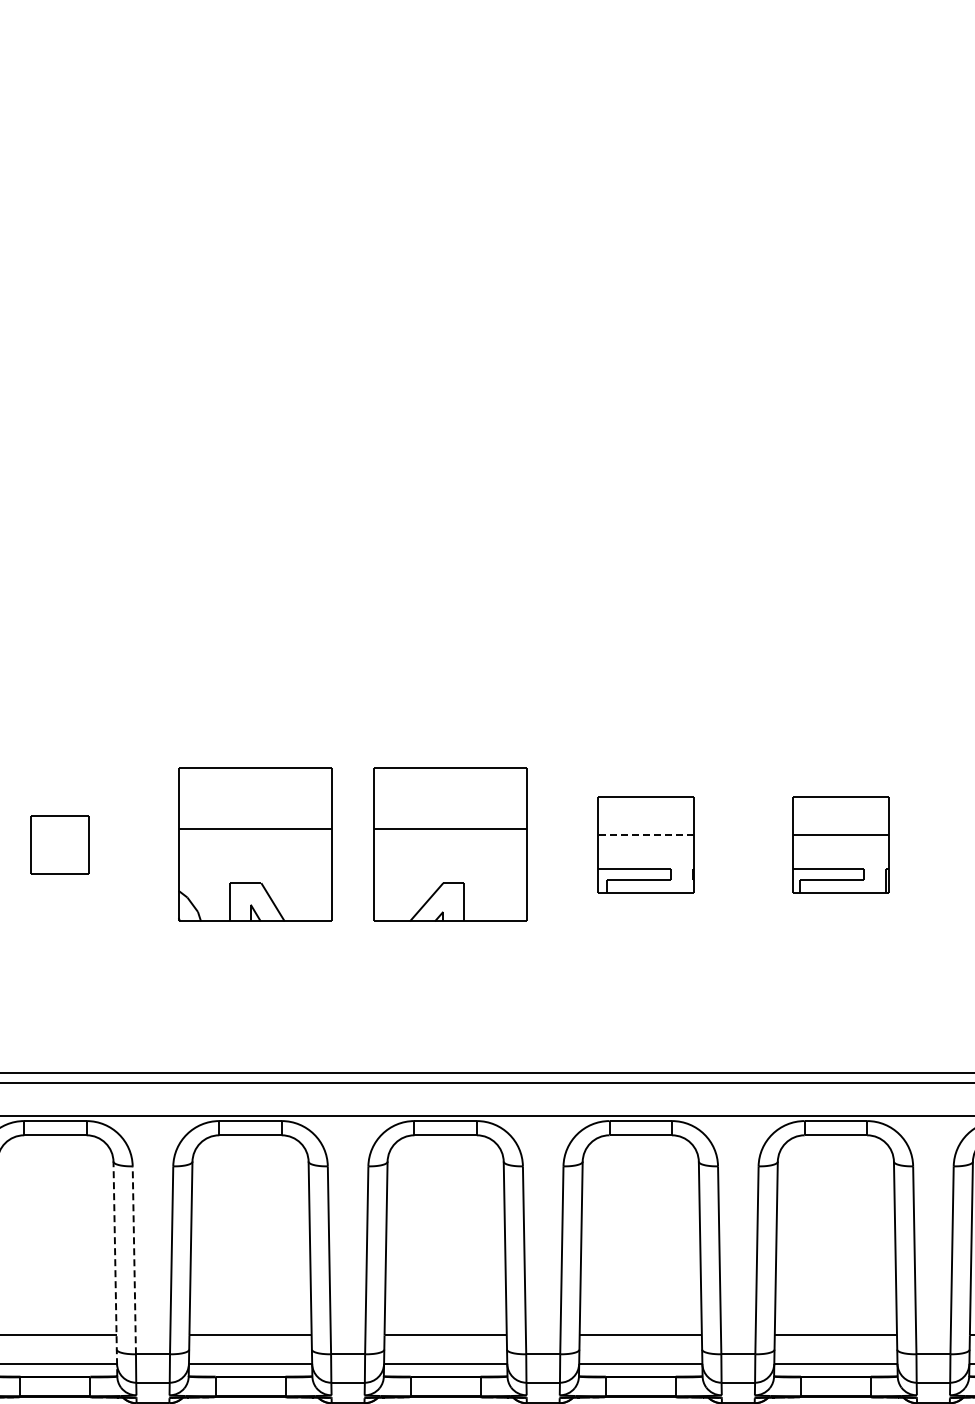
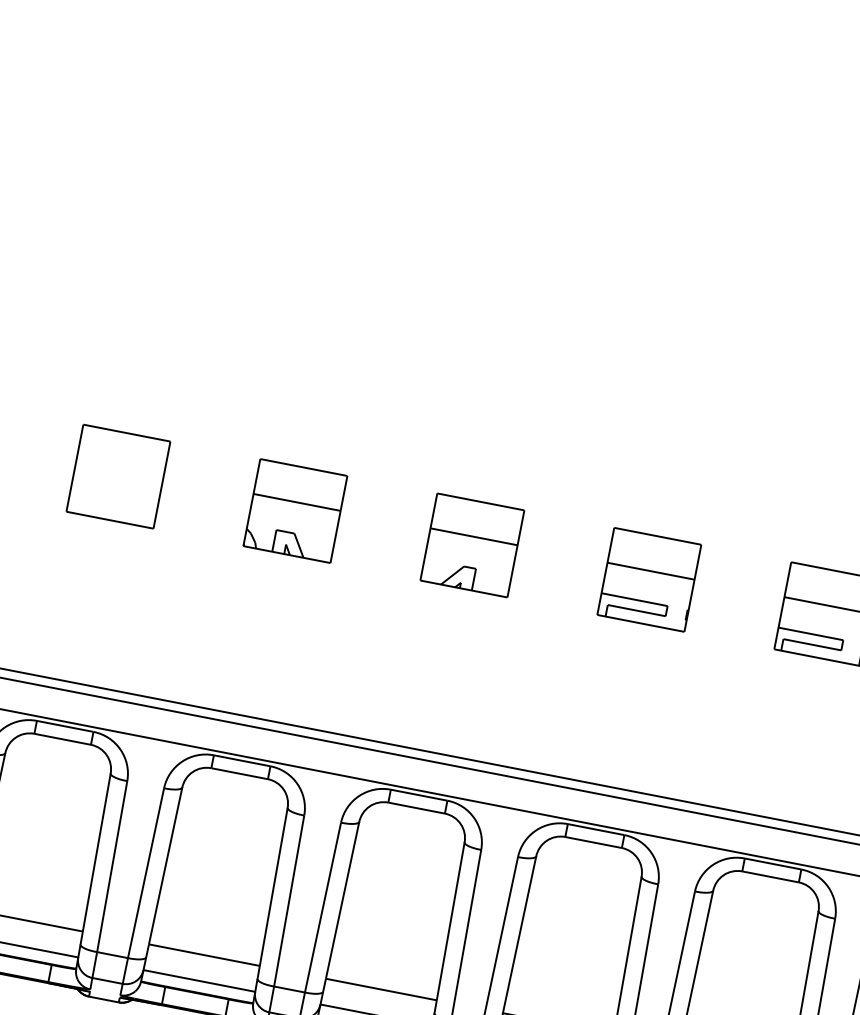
line: (645, 835) -> (650, 571), dashed -> solid
part: (59, 844) -> (117, 476), size x1.67
part: (255, 844) -> (295, 510), size x0.62
part: (450, 844) -> (472, 545), size x0.62
line: (134, 1260) -> (112, 866), dashed -> solid
line: (115, 1268) -> (93, 870), dashed -> solid

